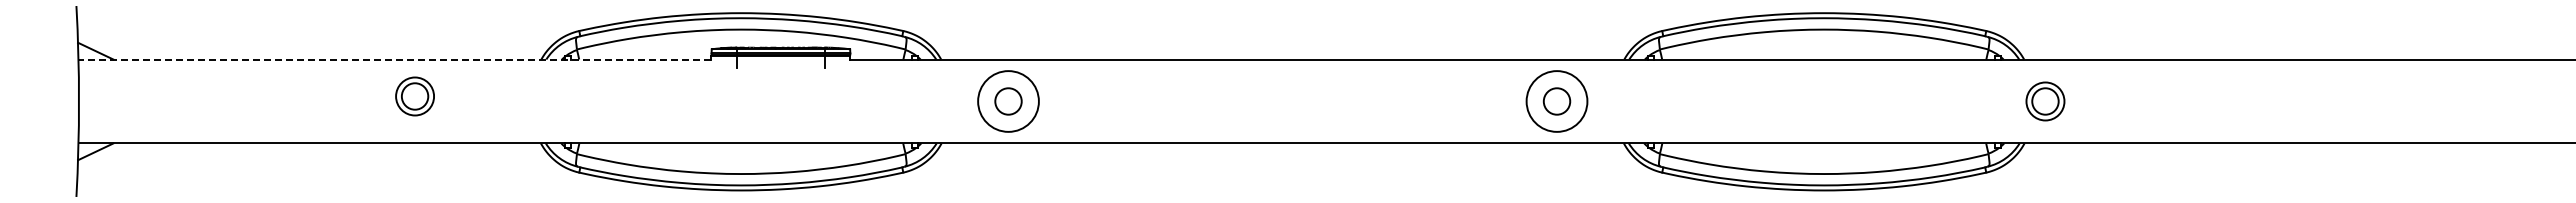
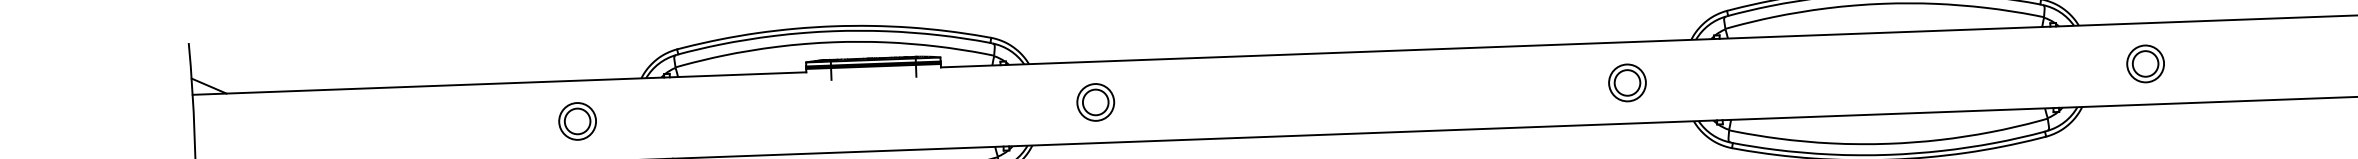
line: (394, 59) -> (499, 83), dashed -> solid
part: (414, 96) -> (577, 121), moved
circle: (1008, 101) -> (1095, 102), size x0.62
circle: (1557, 101) -> (1627, 82), size x0.62
part: (2045, 101) -> (2145, 63), moved

